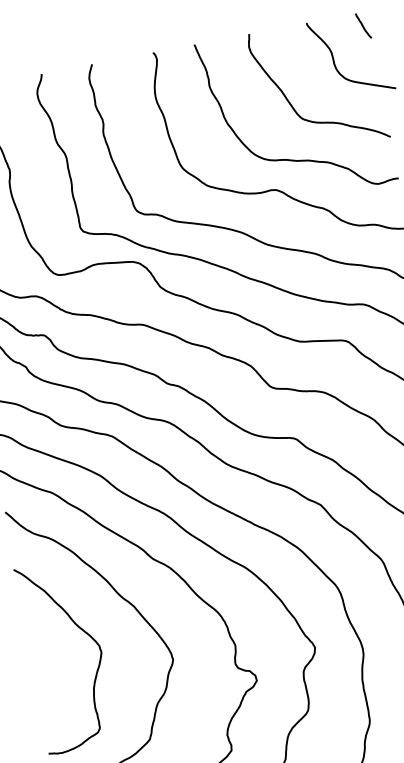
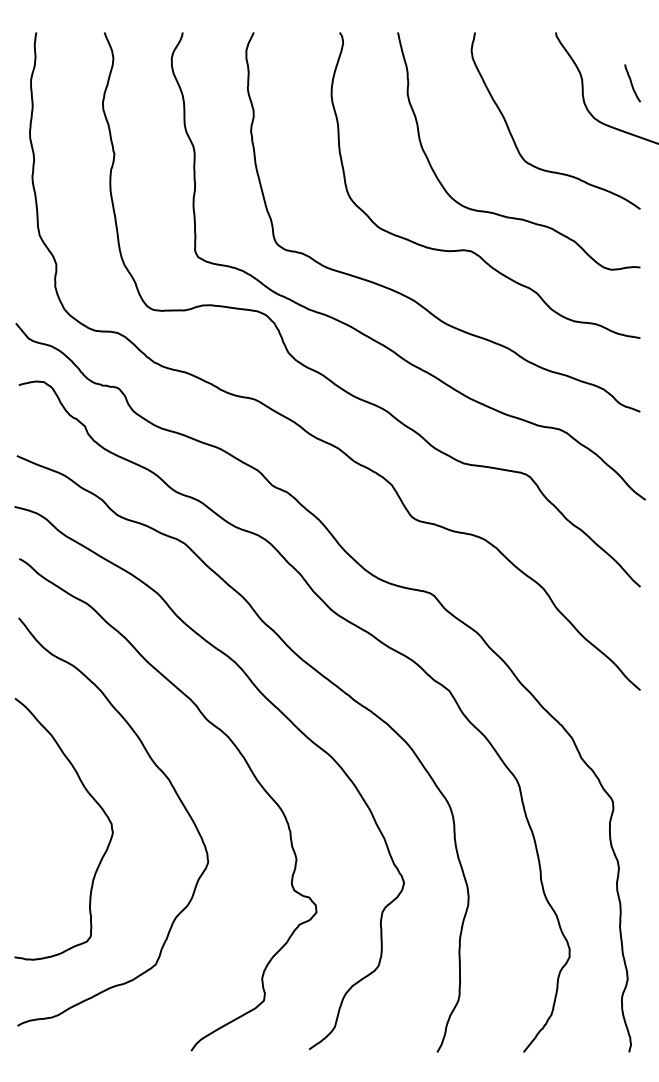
curve: (363, 26) -> (632, 83), moved

